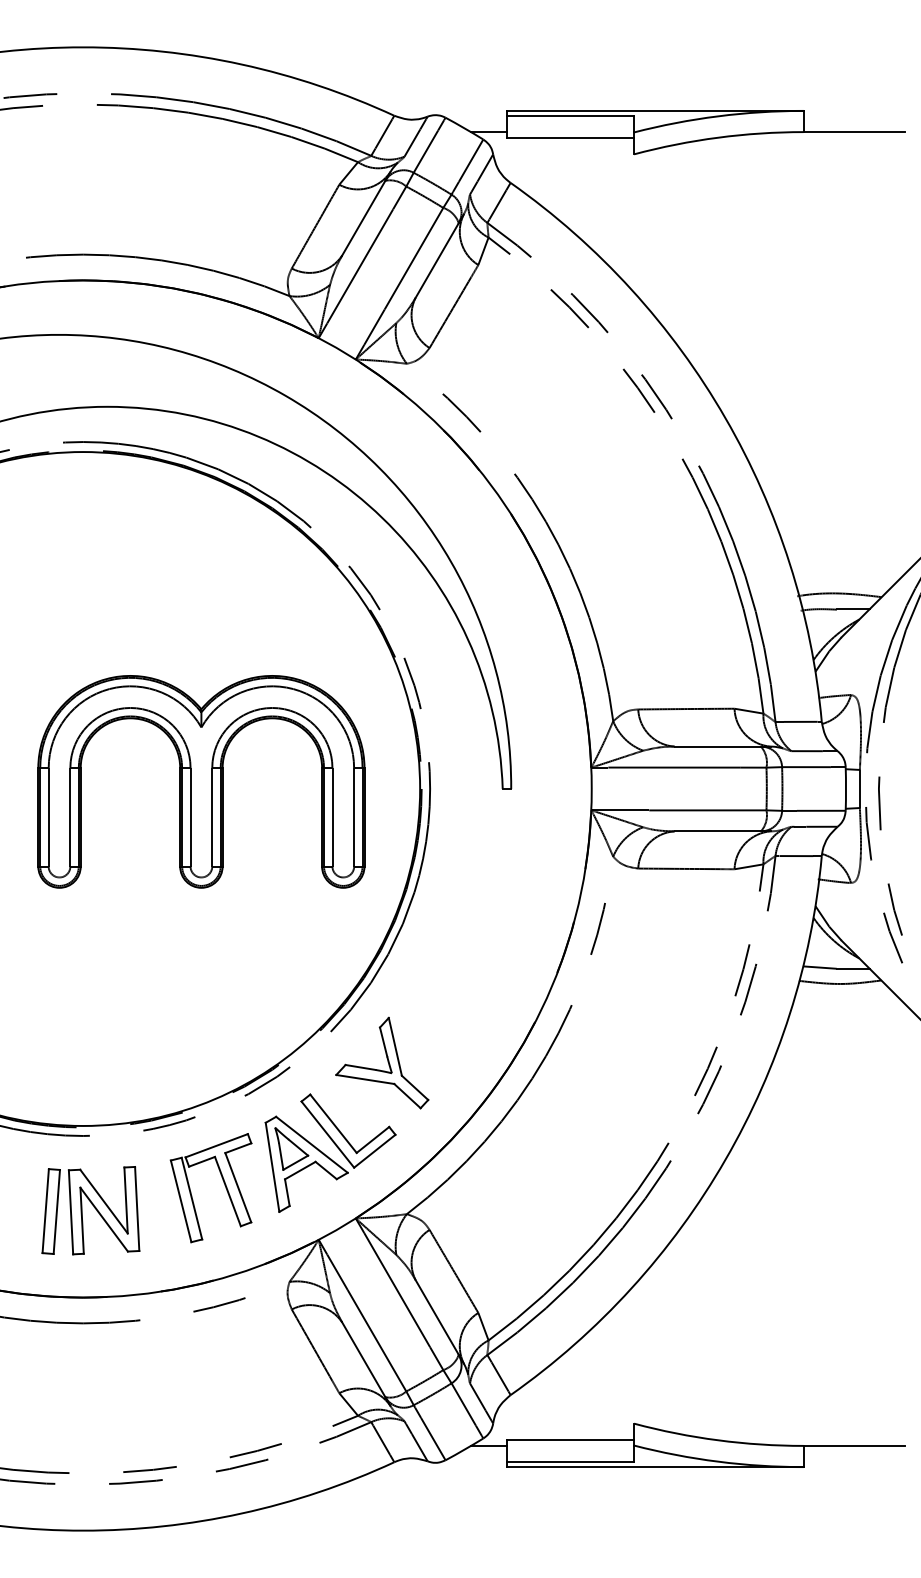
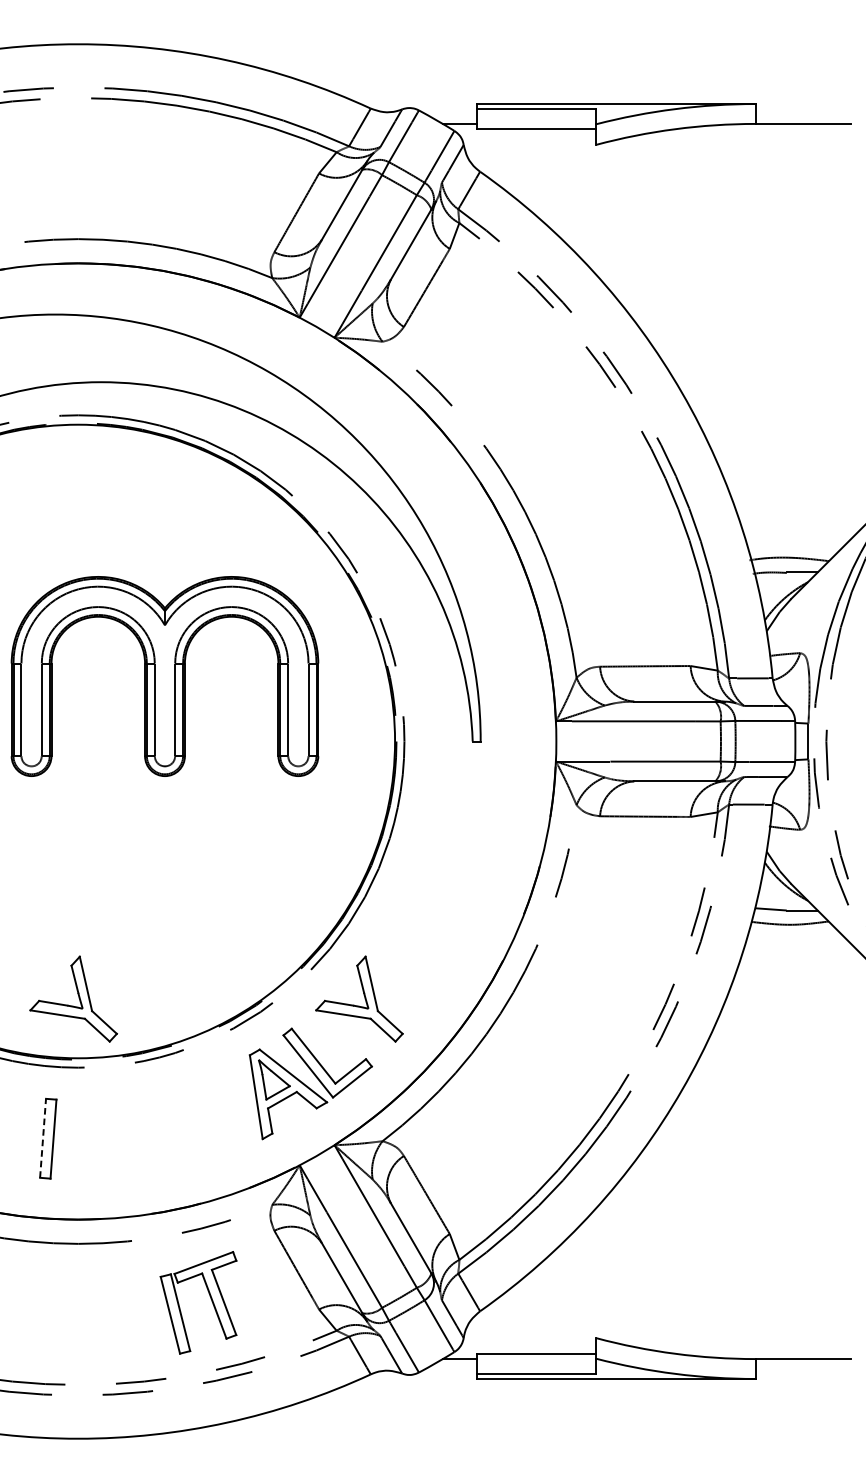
part: (201, 781) -> (165, 676), moved
part: (78, 1062) -> (73, 998), added
part: (223, 1183) -> (210, 1298), moved
line: (45, 1210) -> (42, 1137), solid -> dashed
part: (104, 1210) -> (98, 1137), removed

